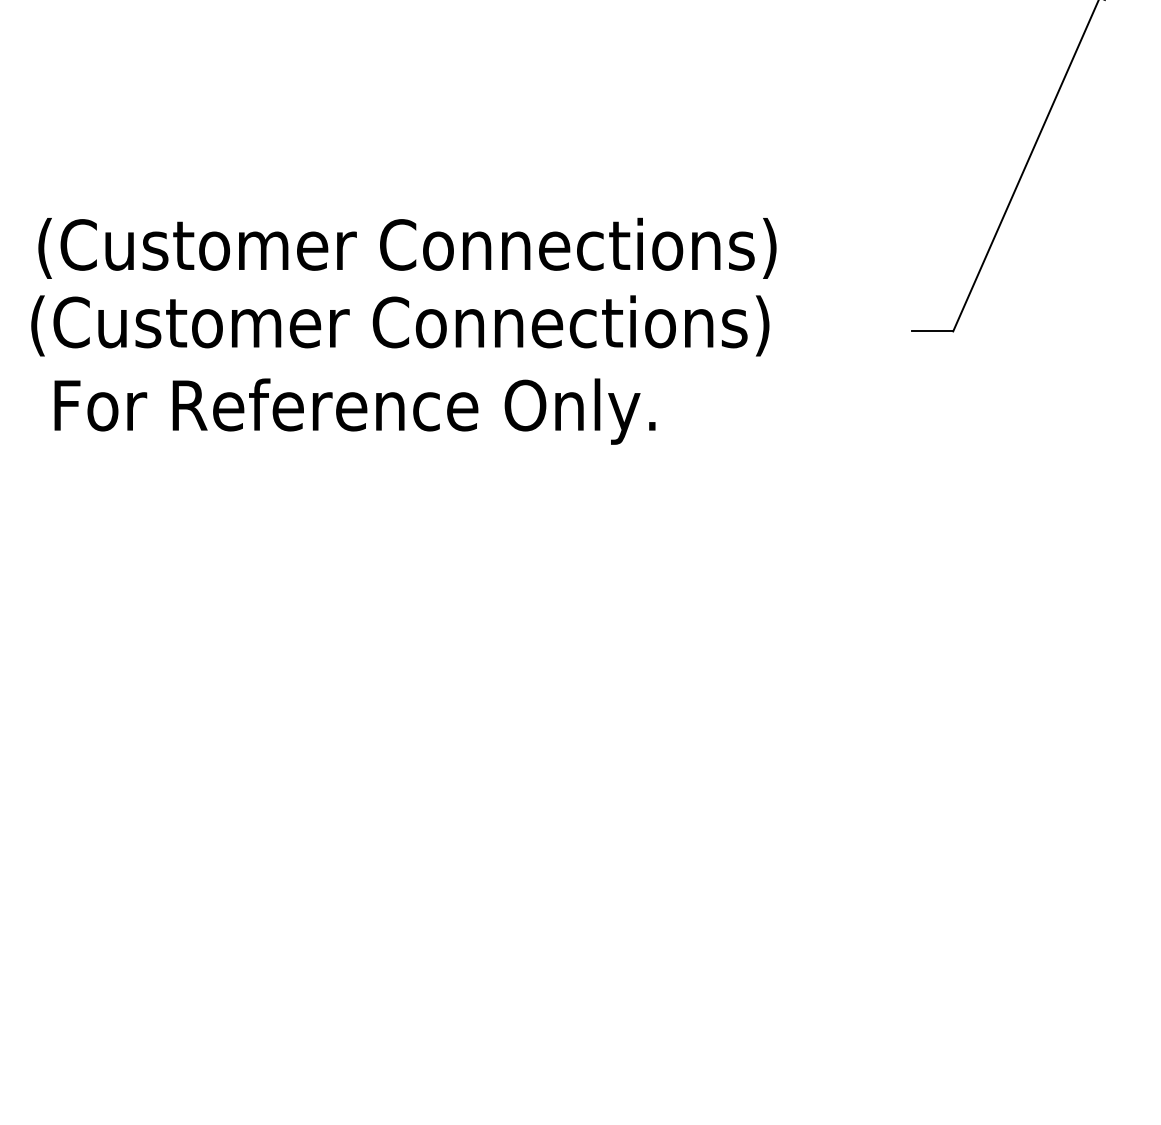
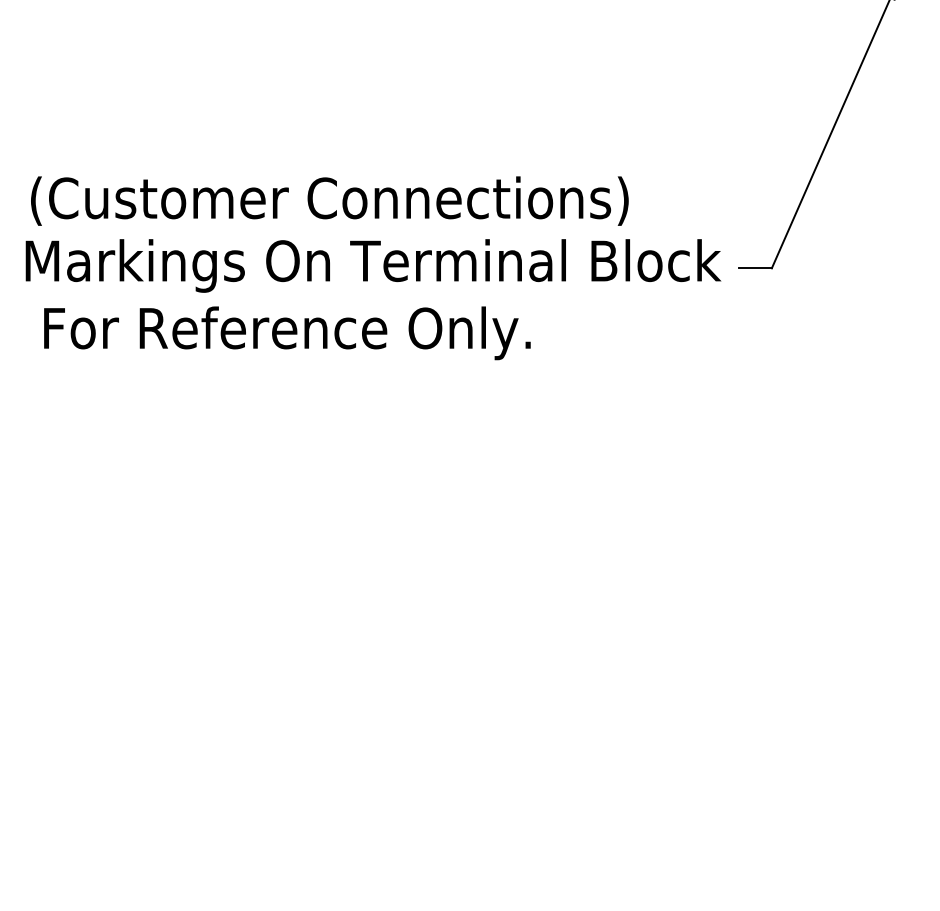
text: (461, 327) -> (373, 265), (Customer Connections) -> Markings On Terminal Block

